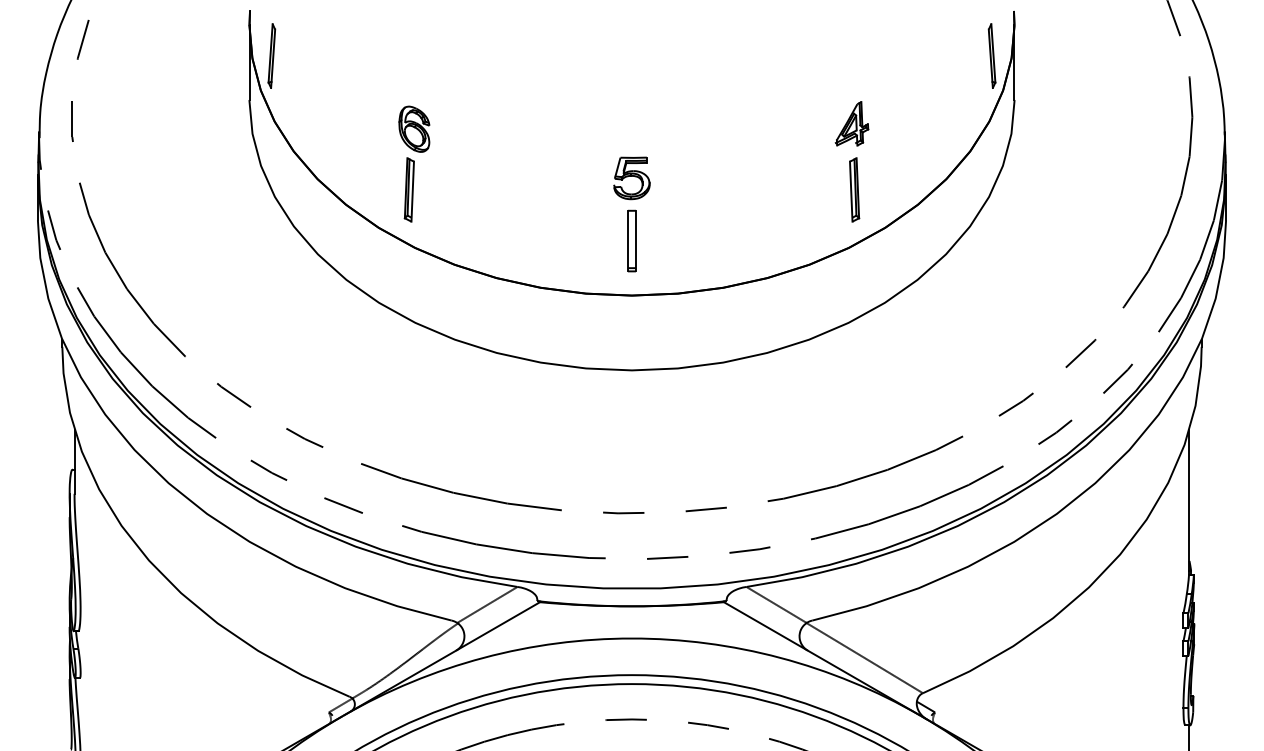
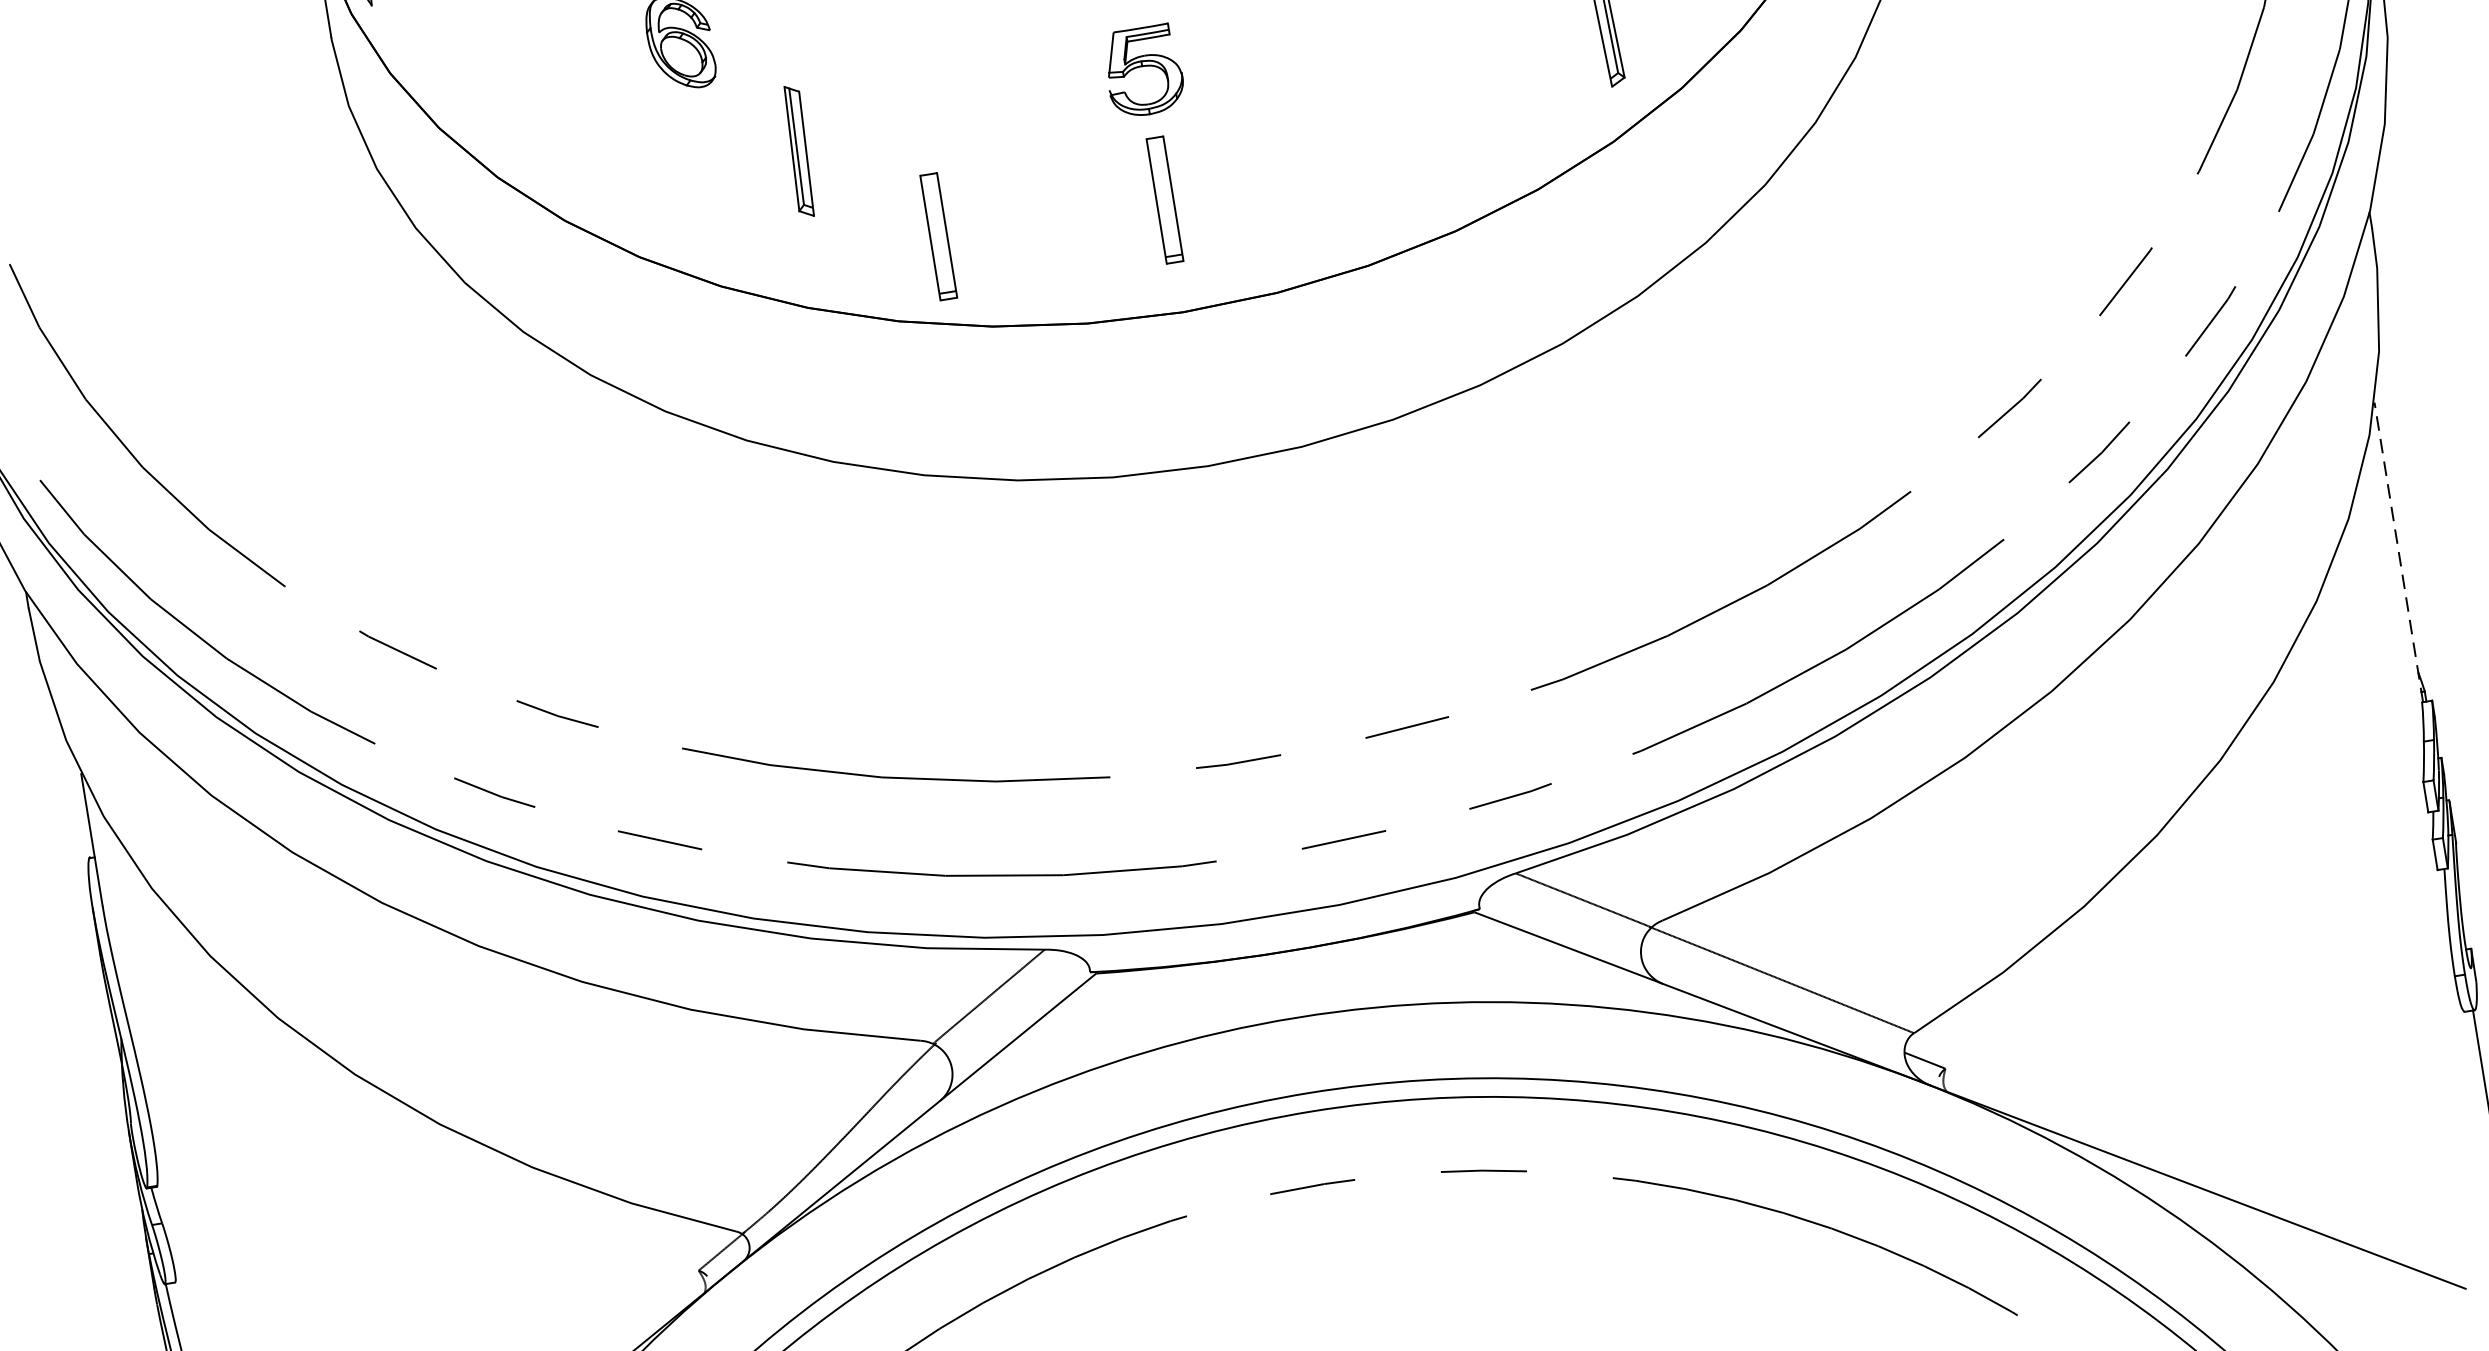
part: (408, 189) -> (797, 150), moved
part: (521, 240) -> (937, 235), added
line: (1189, 502) -> (2398, 552), solid -> dashed

